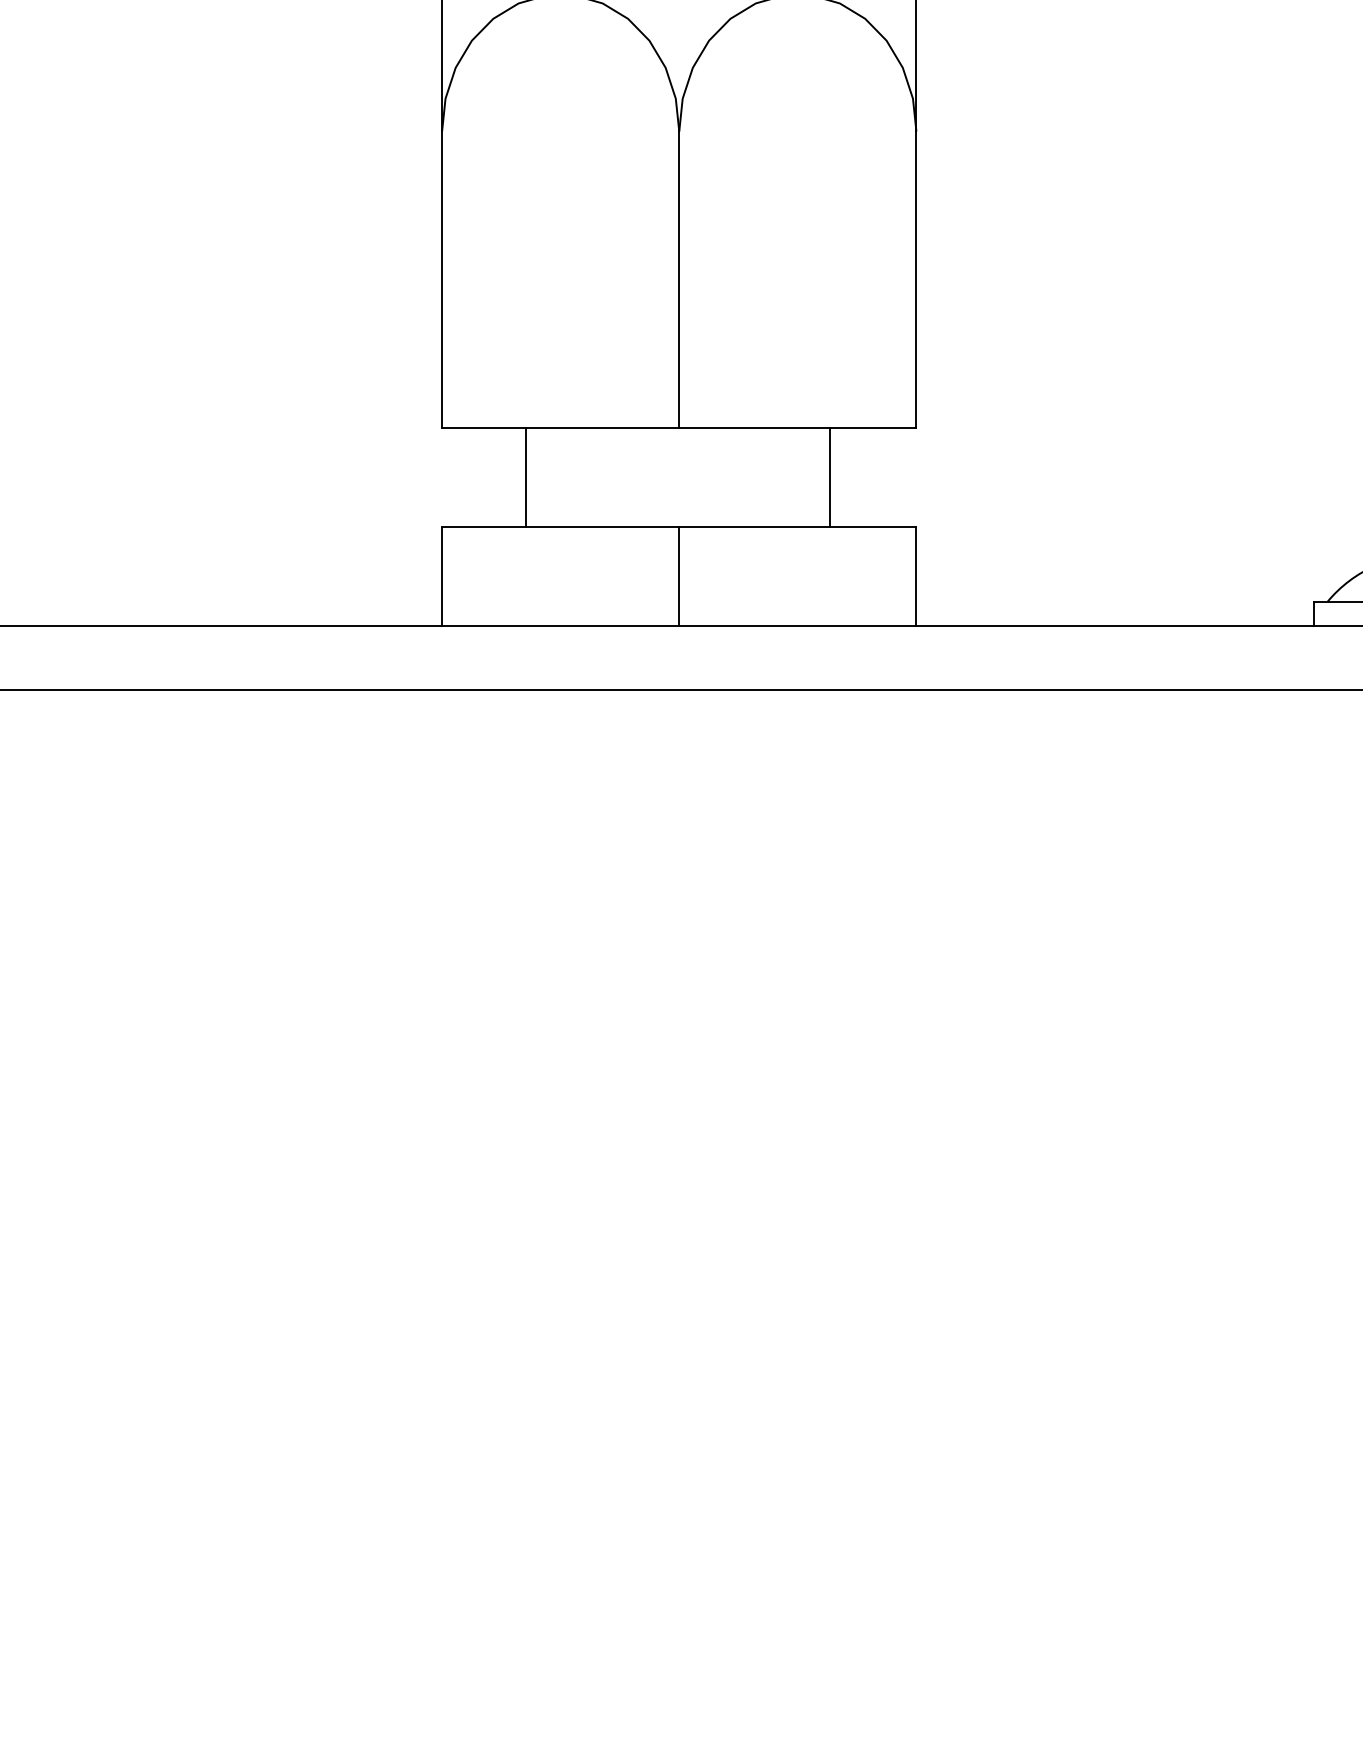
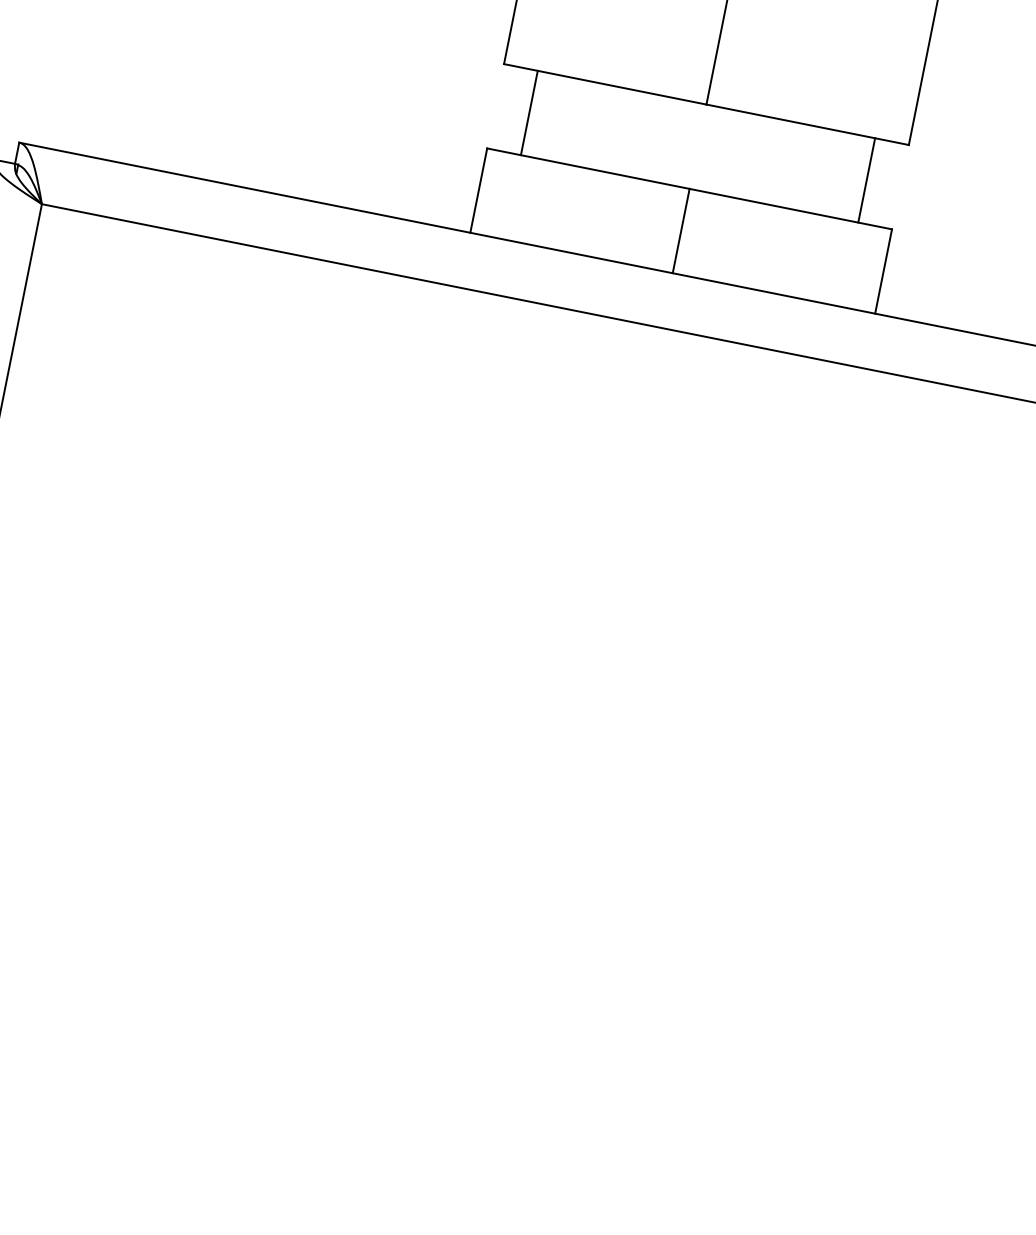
line: (525, 476) -> (529, 112), moved
line: (829, 476) -> (866, 179), moved

